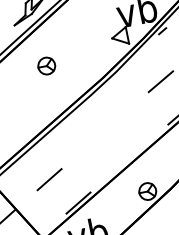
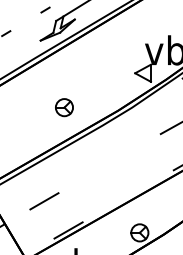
part: (46, 65) -> (64, 107), moved

